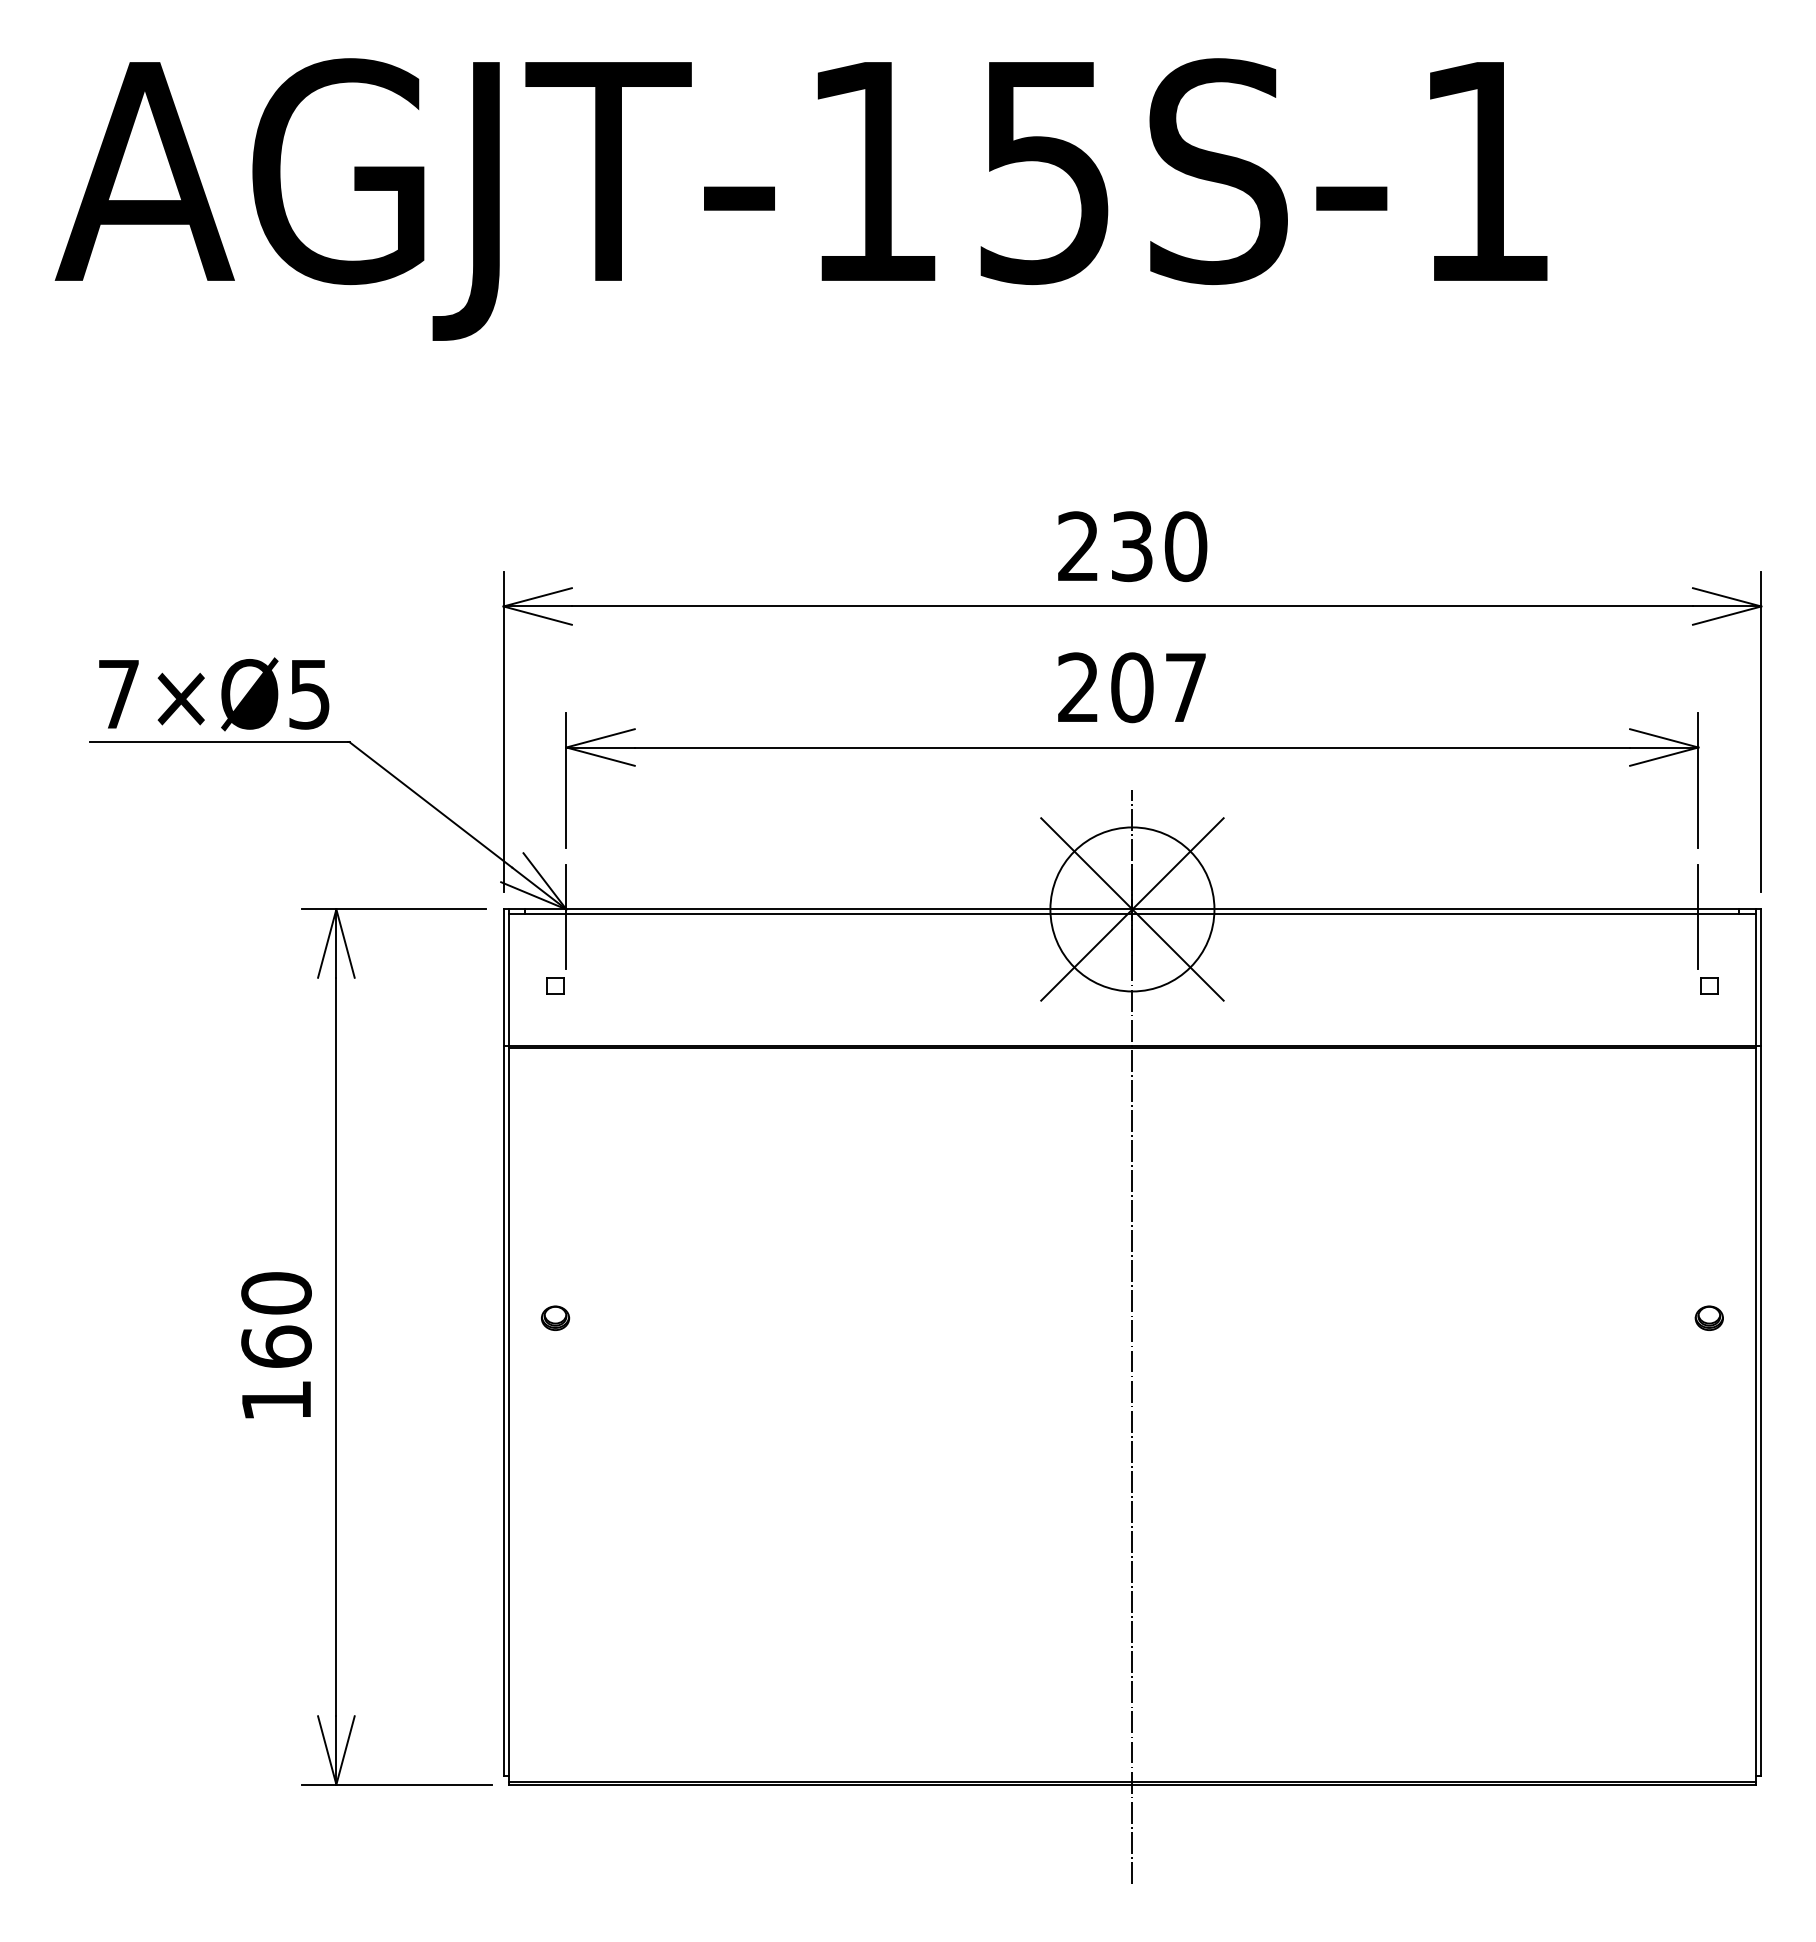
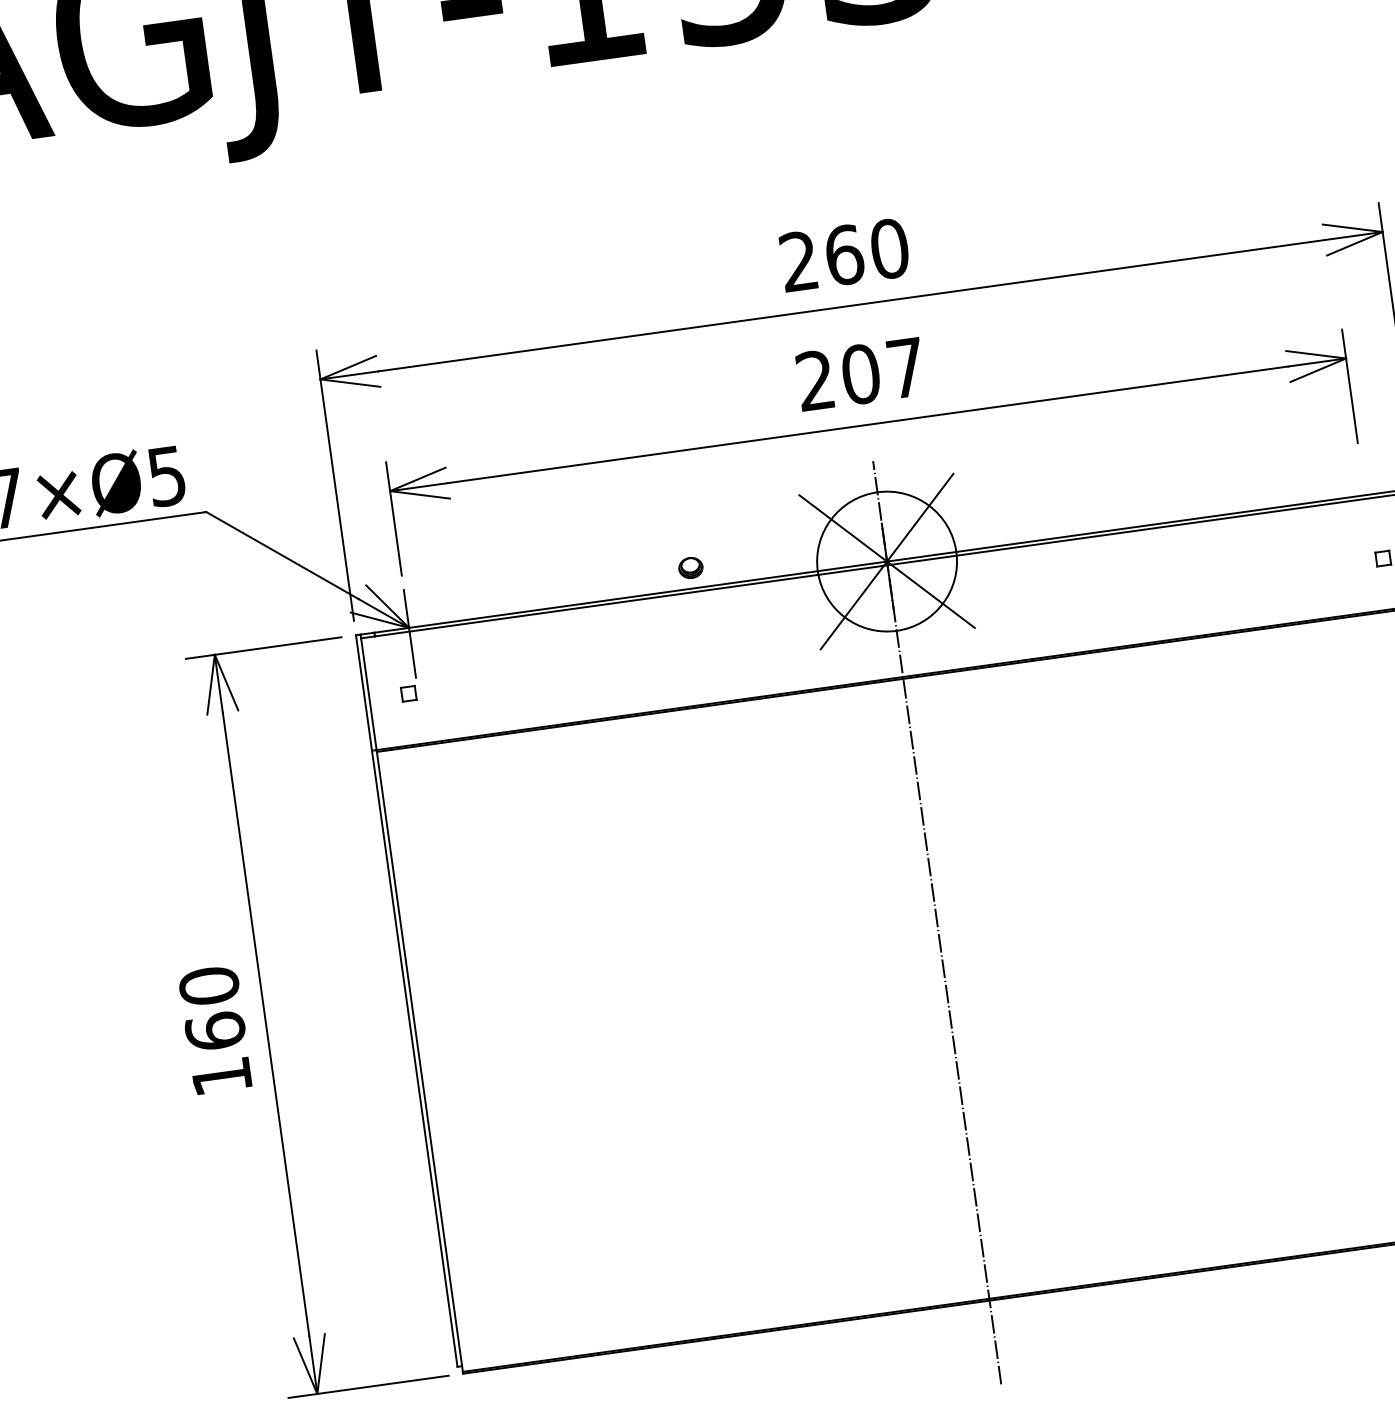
text: (1132, 546) -> (844, 255), 230 -> 260
line: (1698, 916) -> (1365, 501), removed
part: (555, 1317) -> (690, 567), moved

